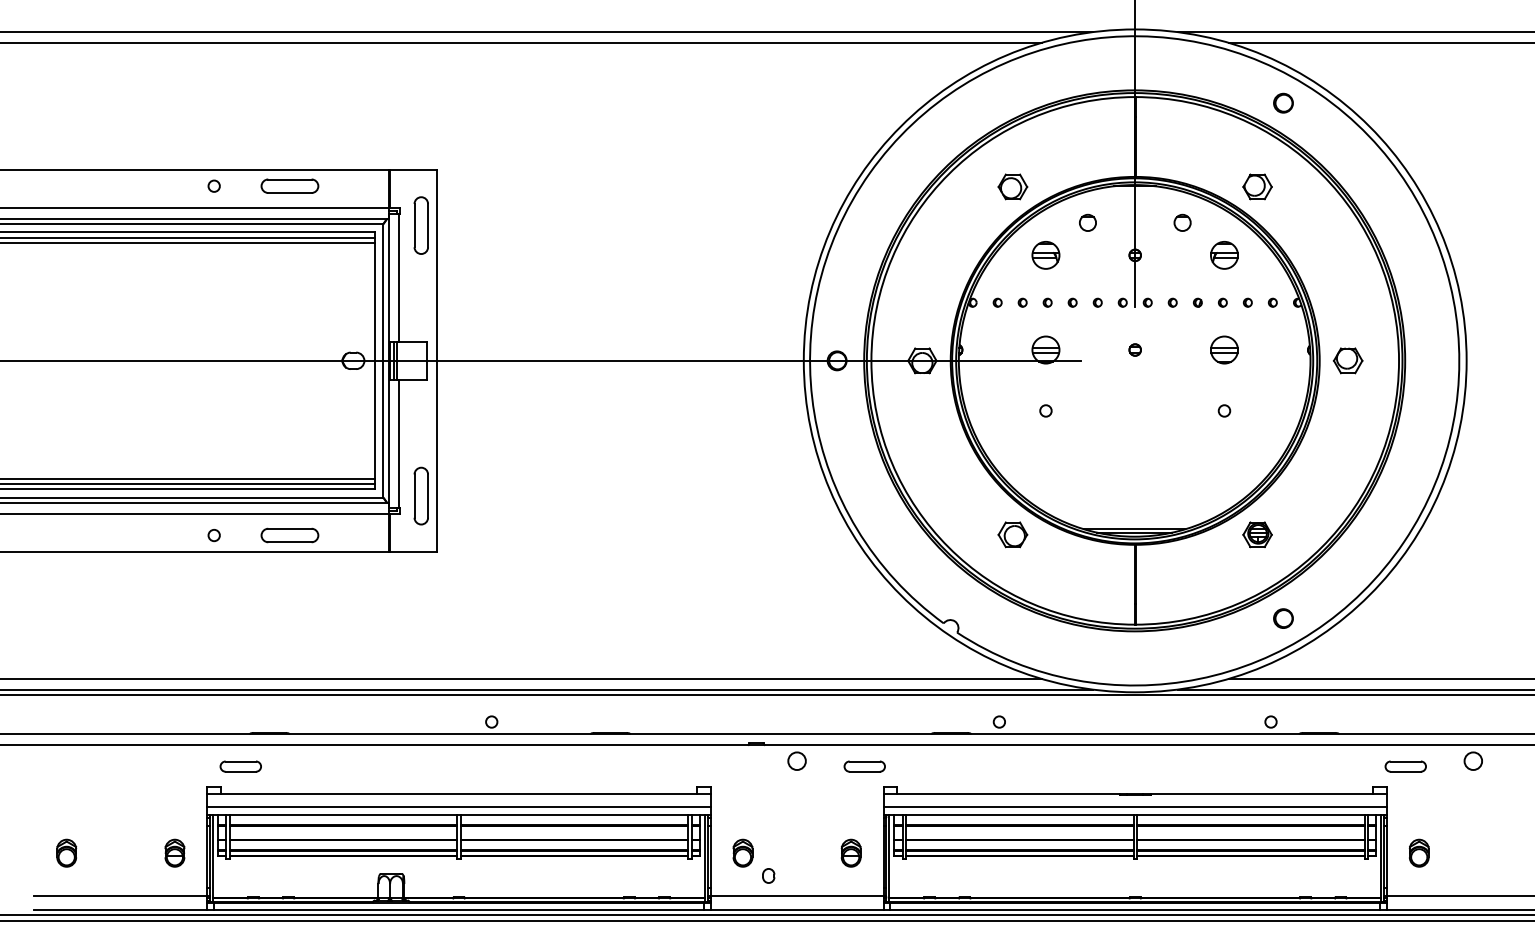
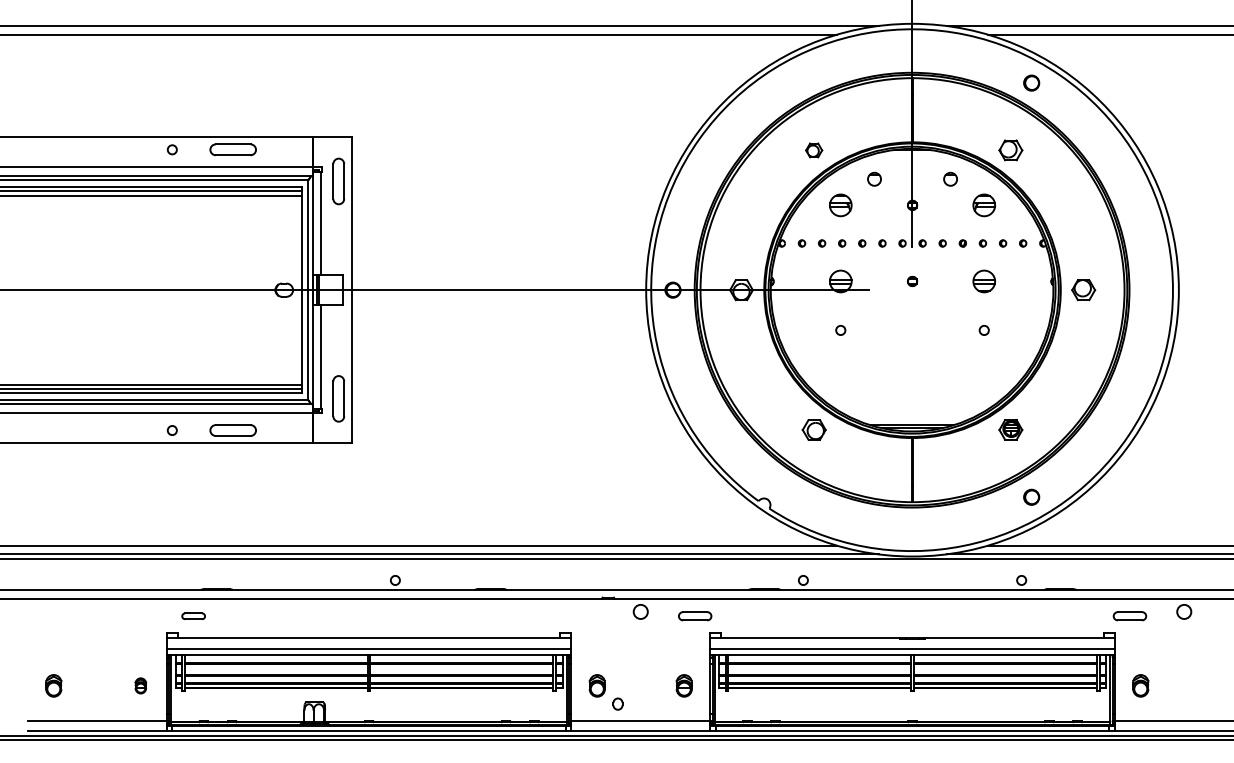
part: (1012, 187) -> (813, 150), size x0.7
part: (240, 766) -> (193, 616), size x0.7
part: (174, 852) -> (140, 685), size x0.7

